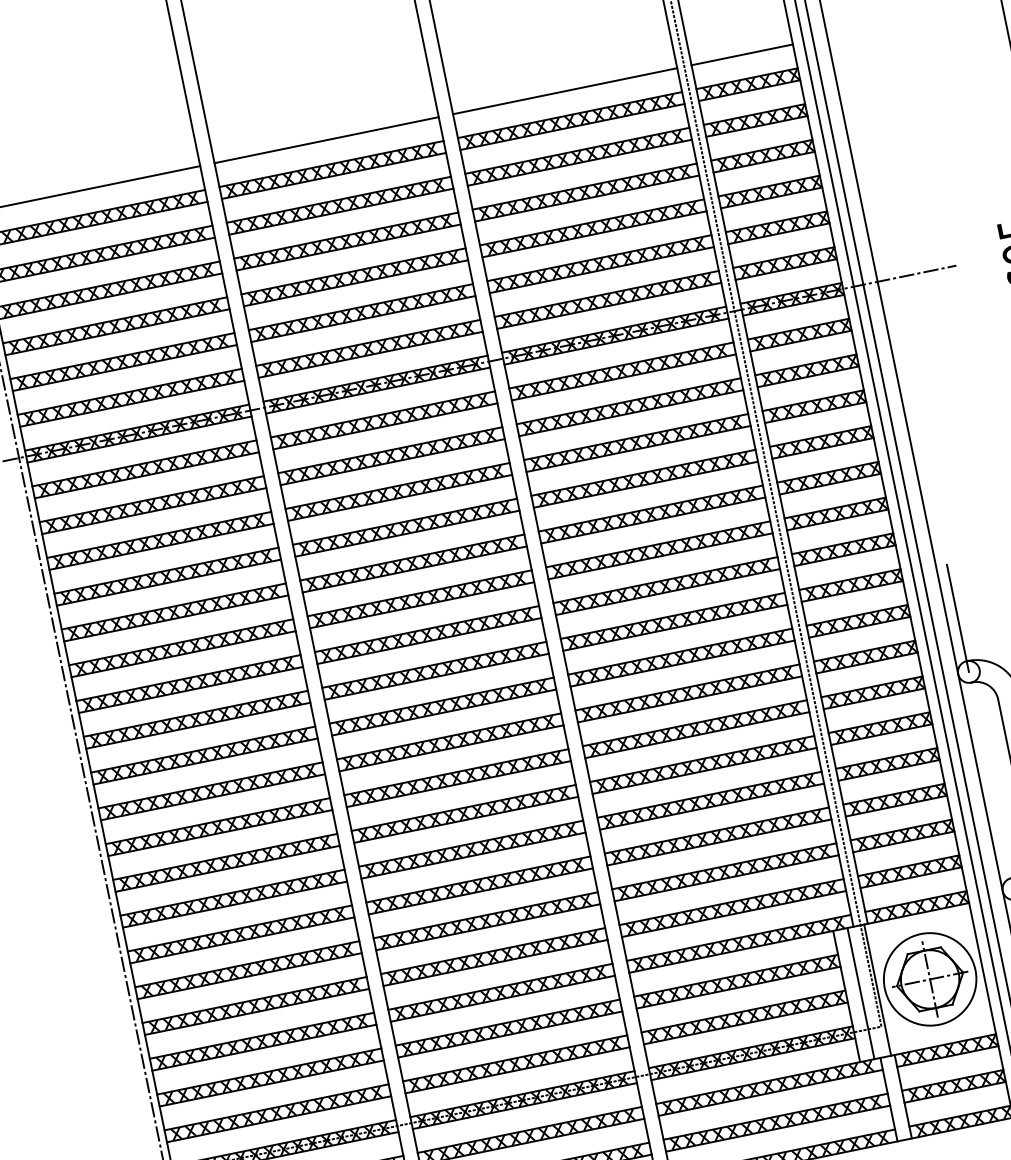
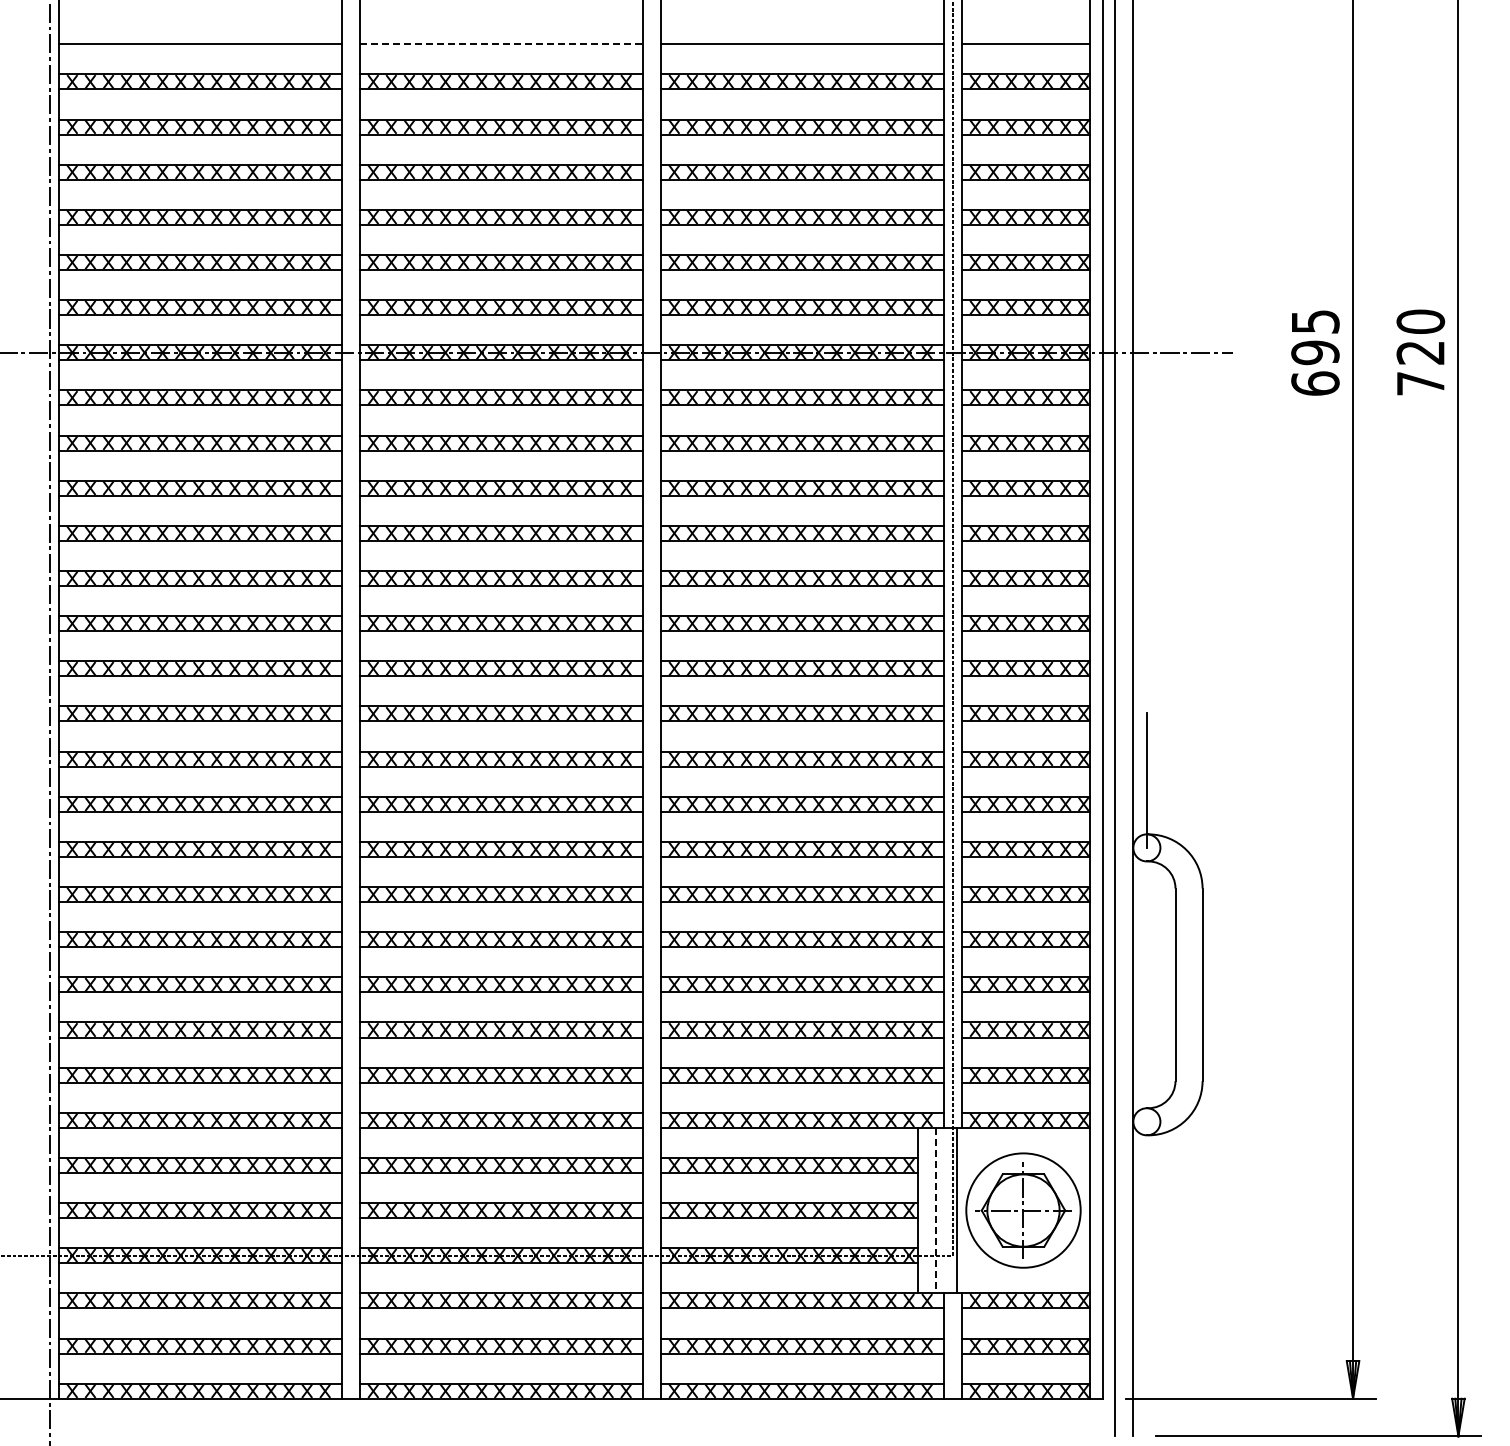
line: (326, 140) -> (501, 44), solid -> dashed
line: (861, 993) -> (936, 1210), solid -> dashed

